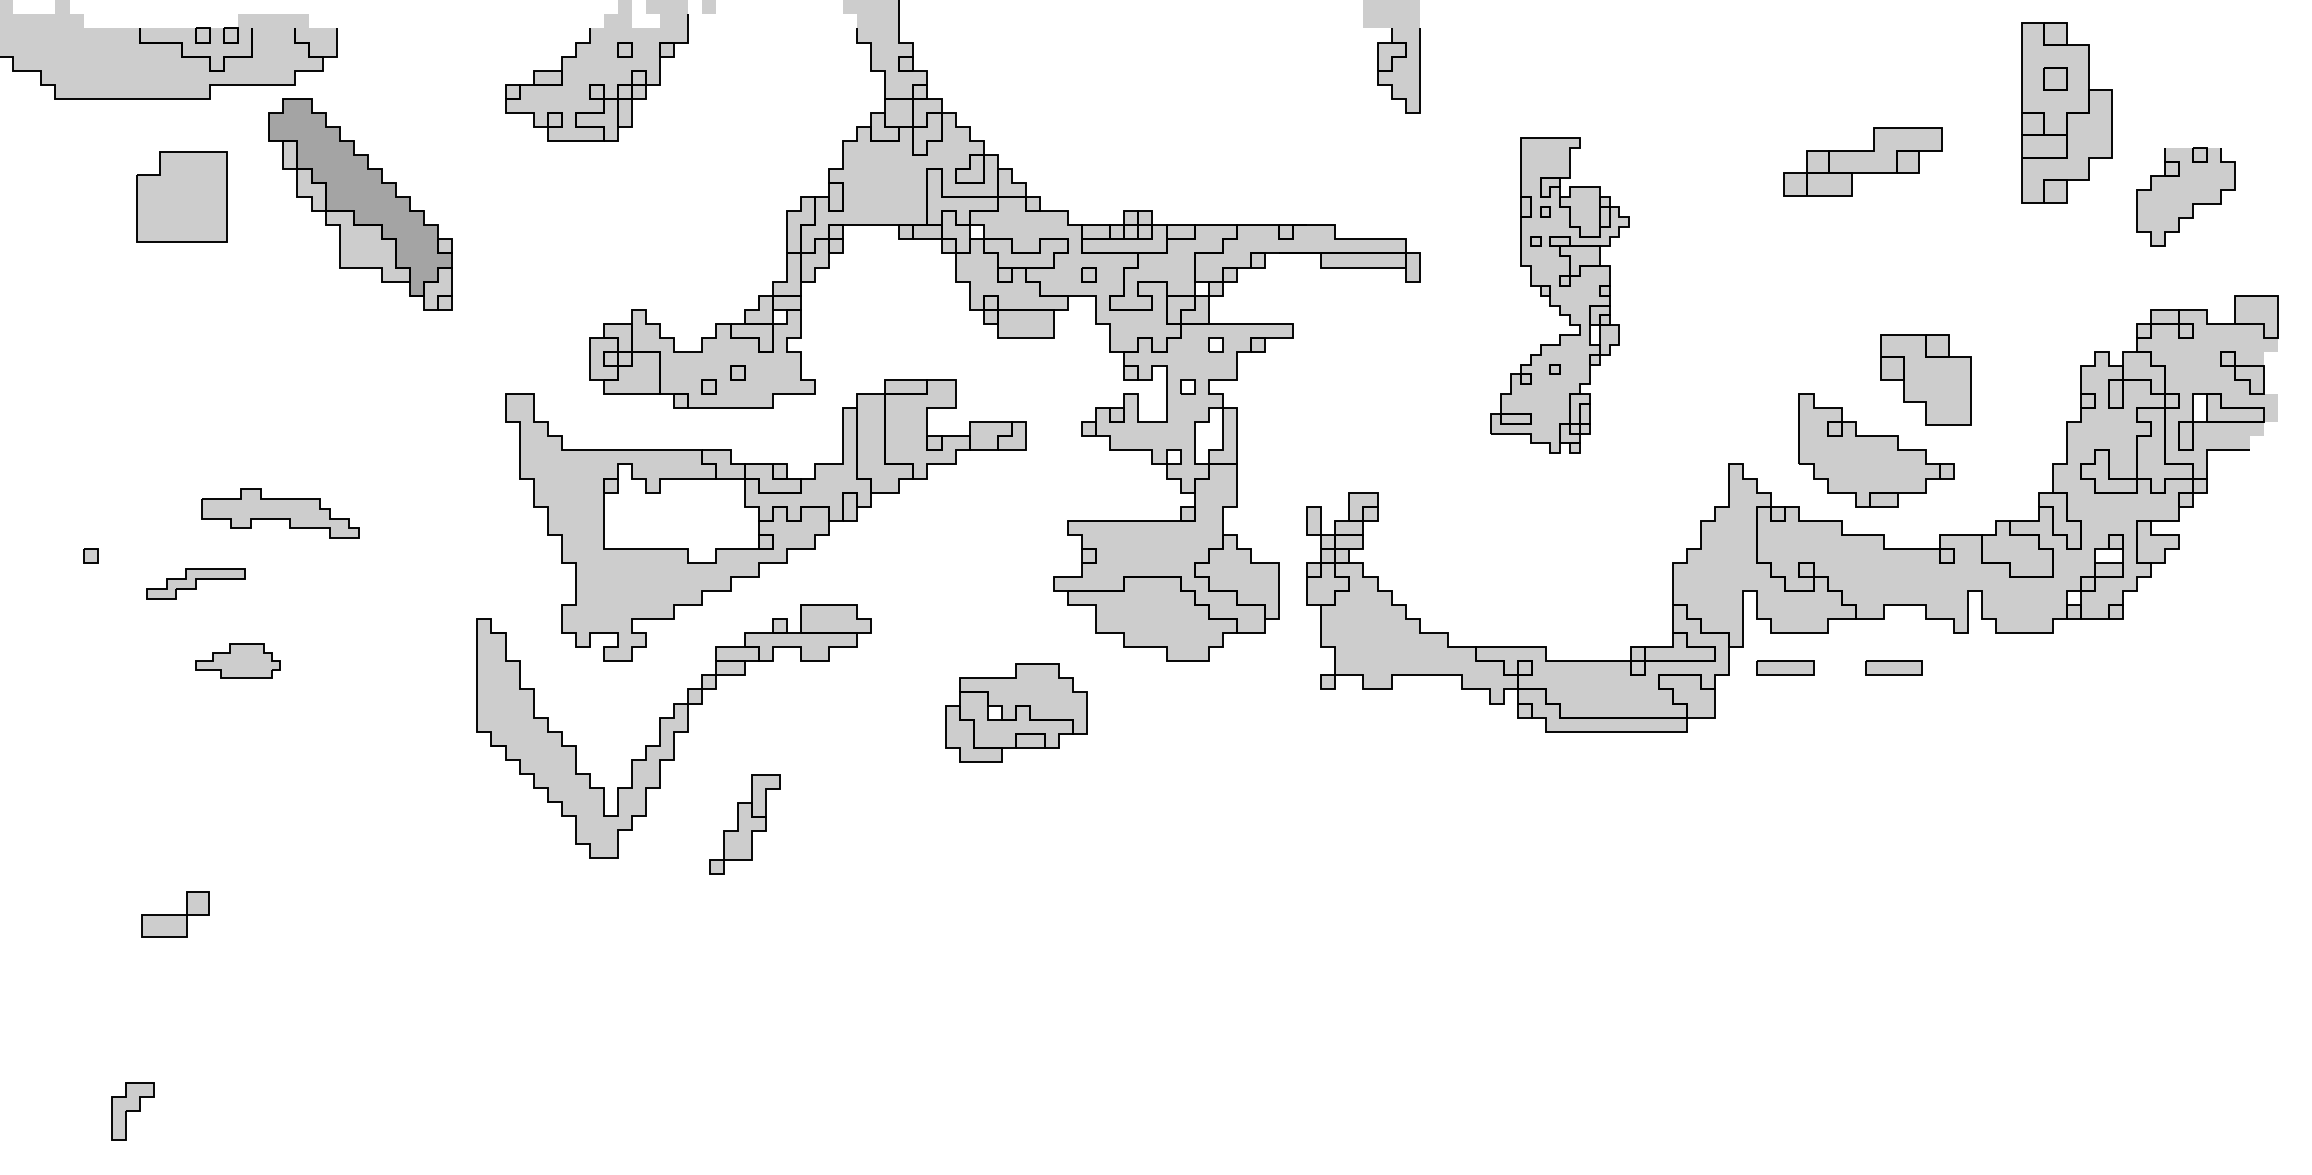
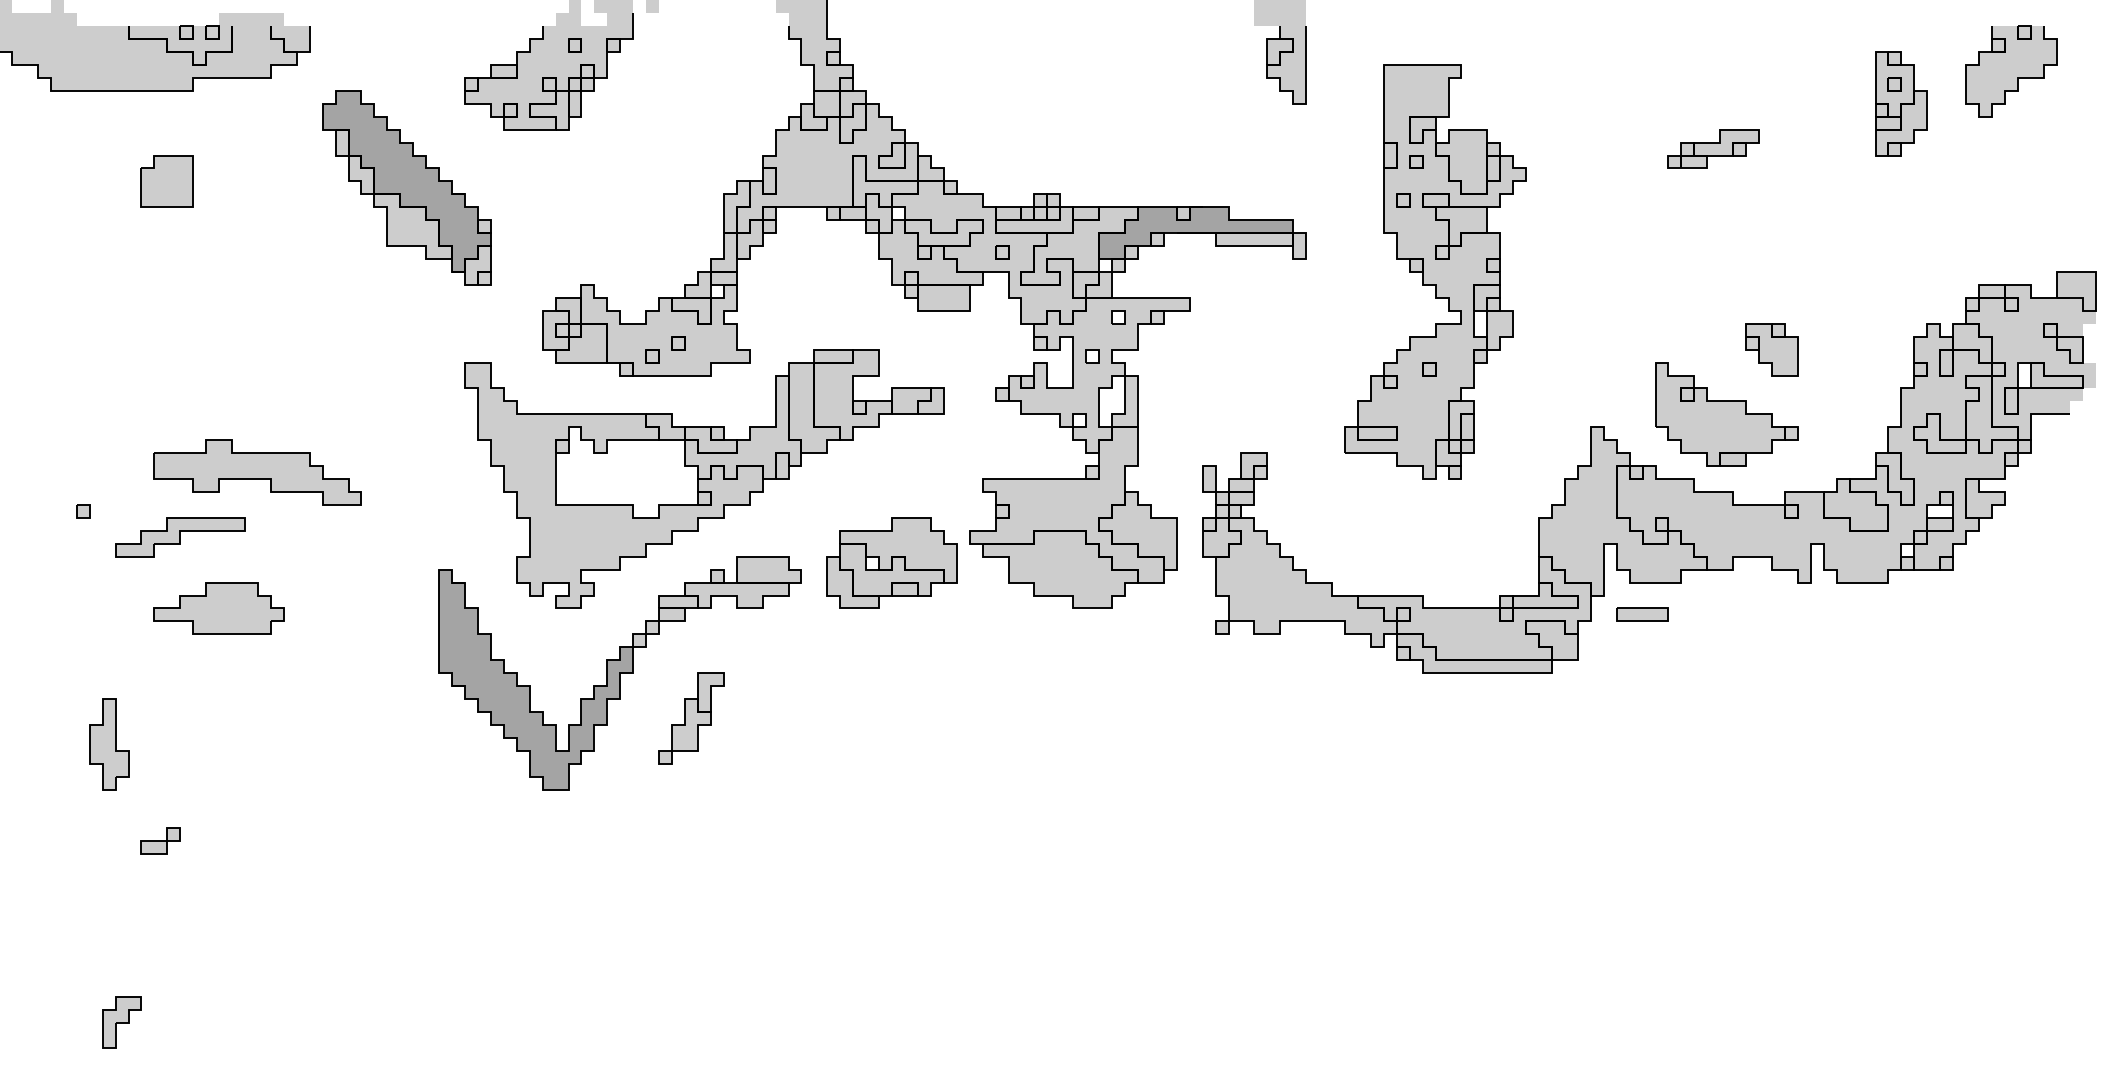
part: (2066, 112) -> (1901, 103), size x0.62
part: (1862, 161) -> (1713, 148), size x0.62
part: (181, 197) -> (166, 181), size x0.62
part: (2186, 197) -> (2011, 71), moved
part: (360, 203) -> (406, 187), moved
fill: (1300, 253) -> (1196, 233), added
part: (1560, 295) -> (1435, 271), size x1.43
part: (1925, 379) -> (1771, 349), size x0.62
part: (280, 513) -> (257, 472), size x1.43
part: (196, 584) -> (180, 537), size x1.43
part: (237, 661) -> (218, 608), size x1.67
part: (1893, 667) -> (1742, 614), removed
part: (1015, 712) -> (891, 562), moved
fill: (583, 738) -> (536, 679), added
part: (119, 809) -> (109, 744), added
part: (745, 824) -> (691, 718), moved
part: (174, 913) -> (160, 840), size x0.62

